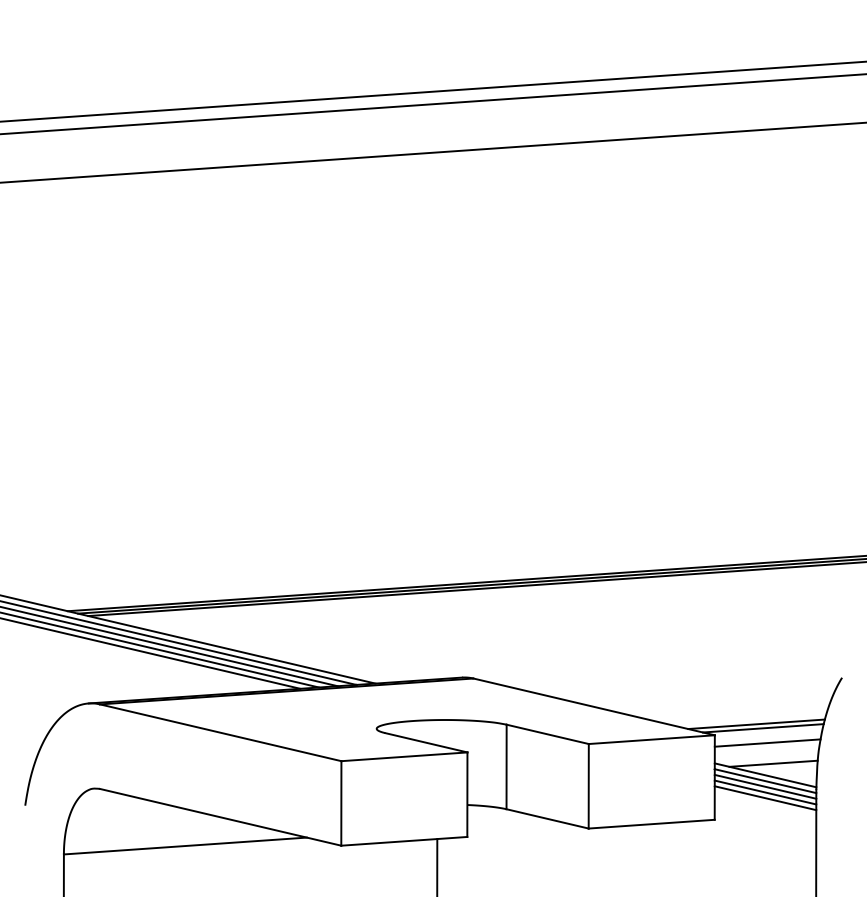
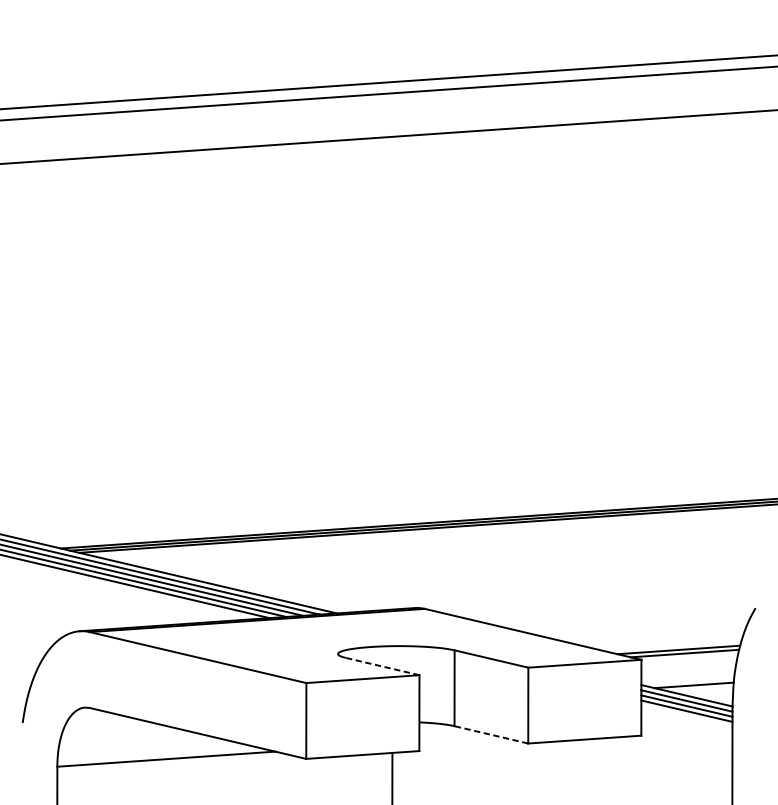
line: (425, 742) -> (381, 666), solid -> dashed
line: (767, 742) -> (688, 666), removed
line: (765, 798) -> (686, 716), removed
line: (547, 818) -> (491, 734), solid -> dashed

